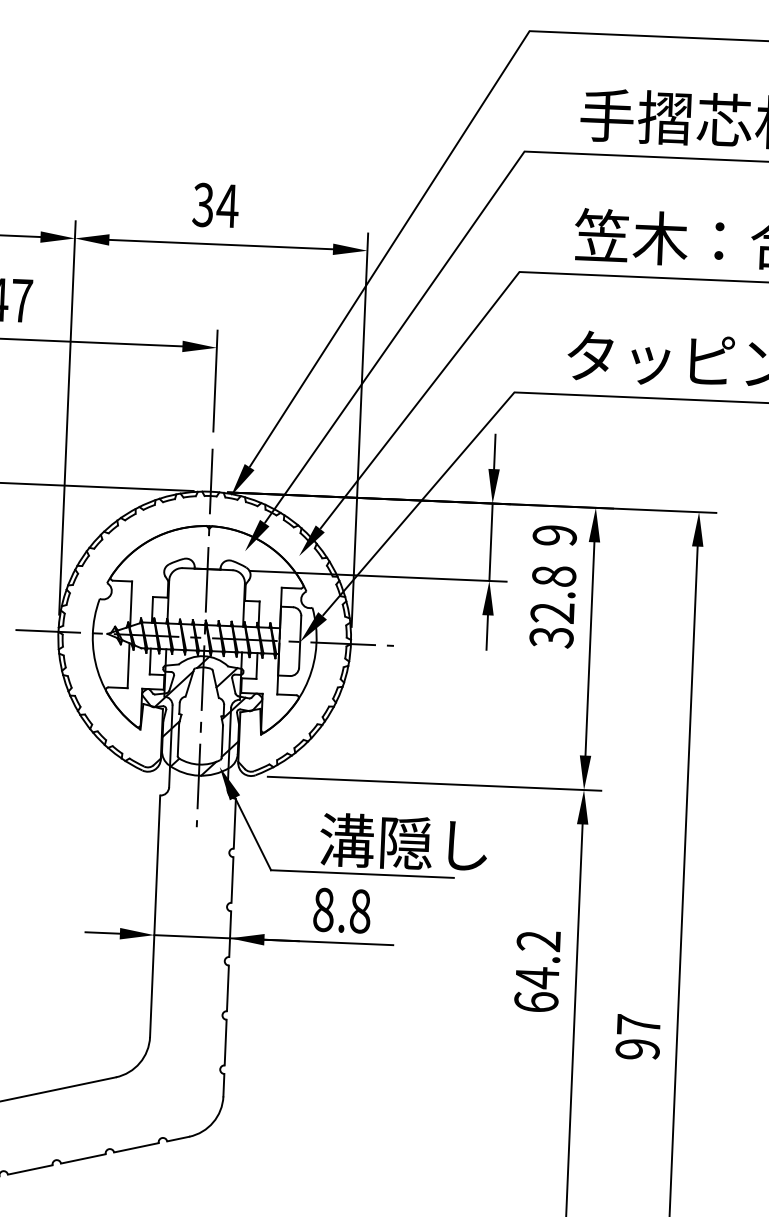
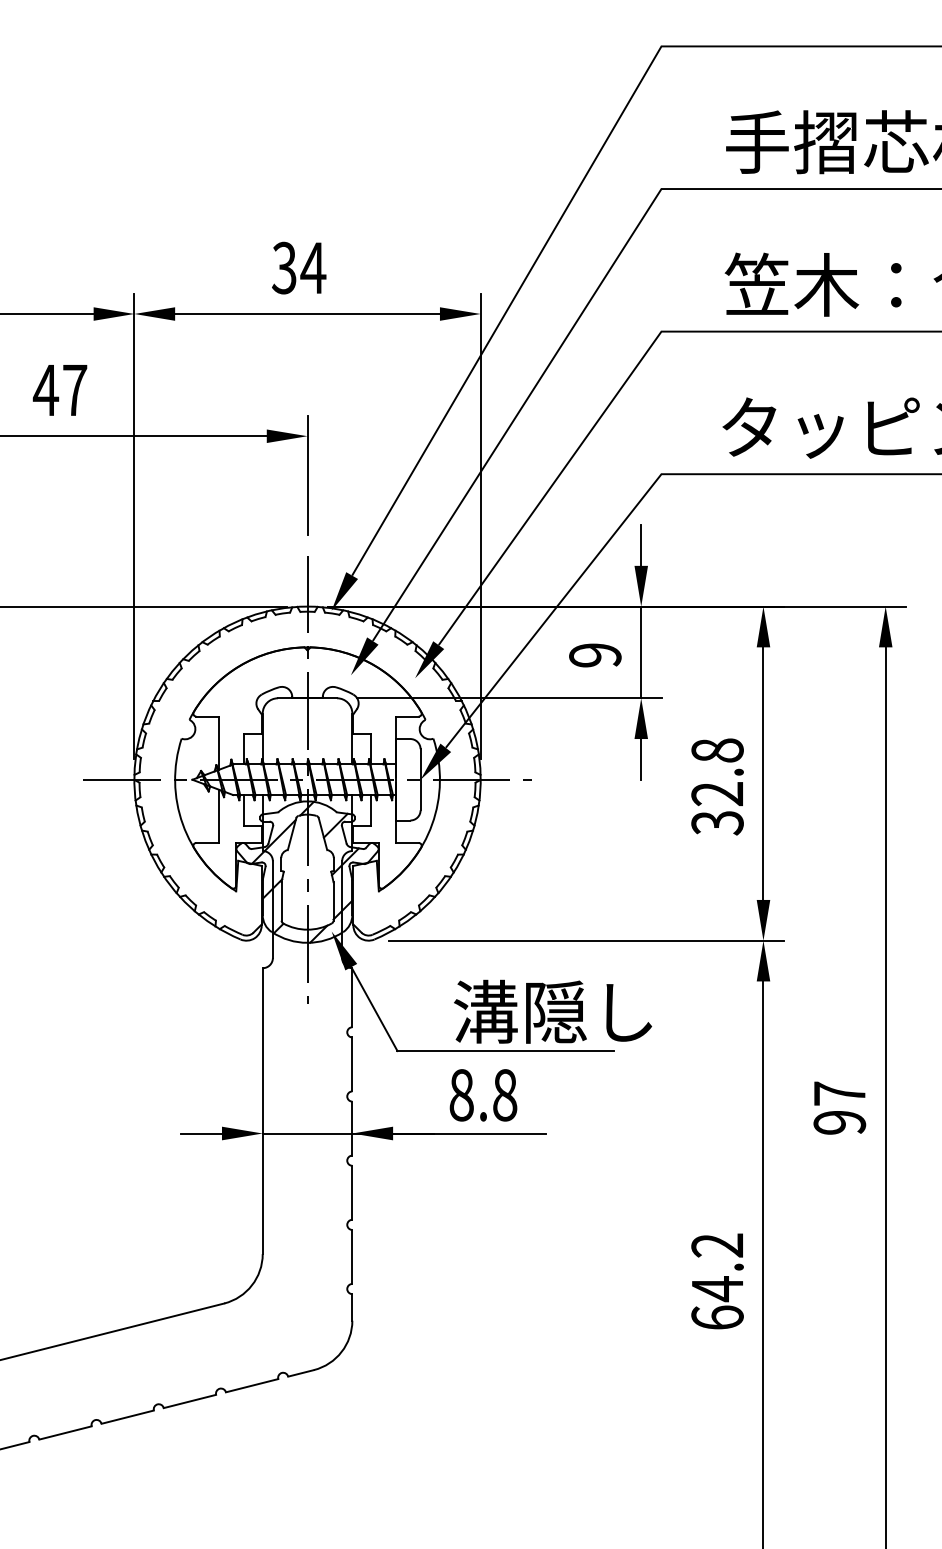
text: (554, 535) -> (595, 655), moved
text: (552, 606) -> (717, 786), moved
text: (537, 971) -> (717, 1281), moved
text: (638, 1036) -> (839, 1107), moved

